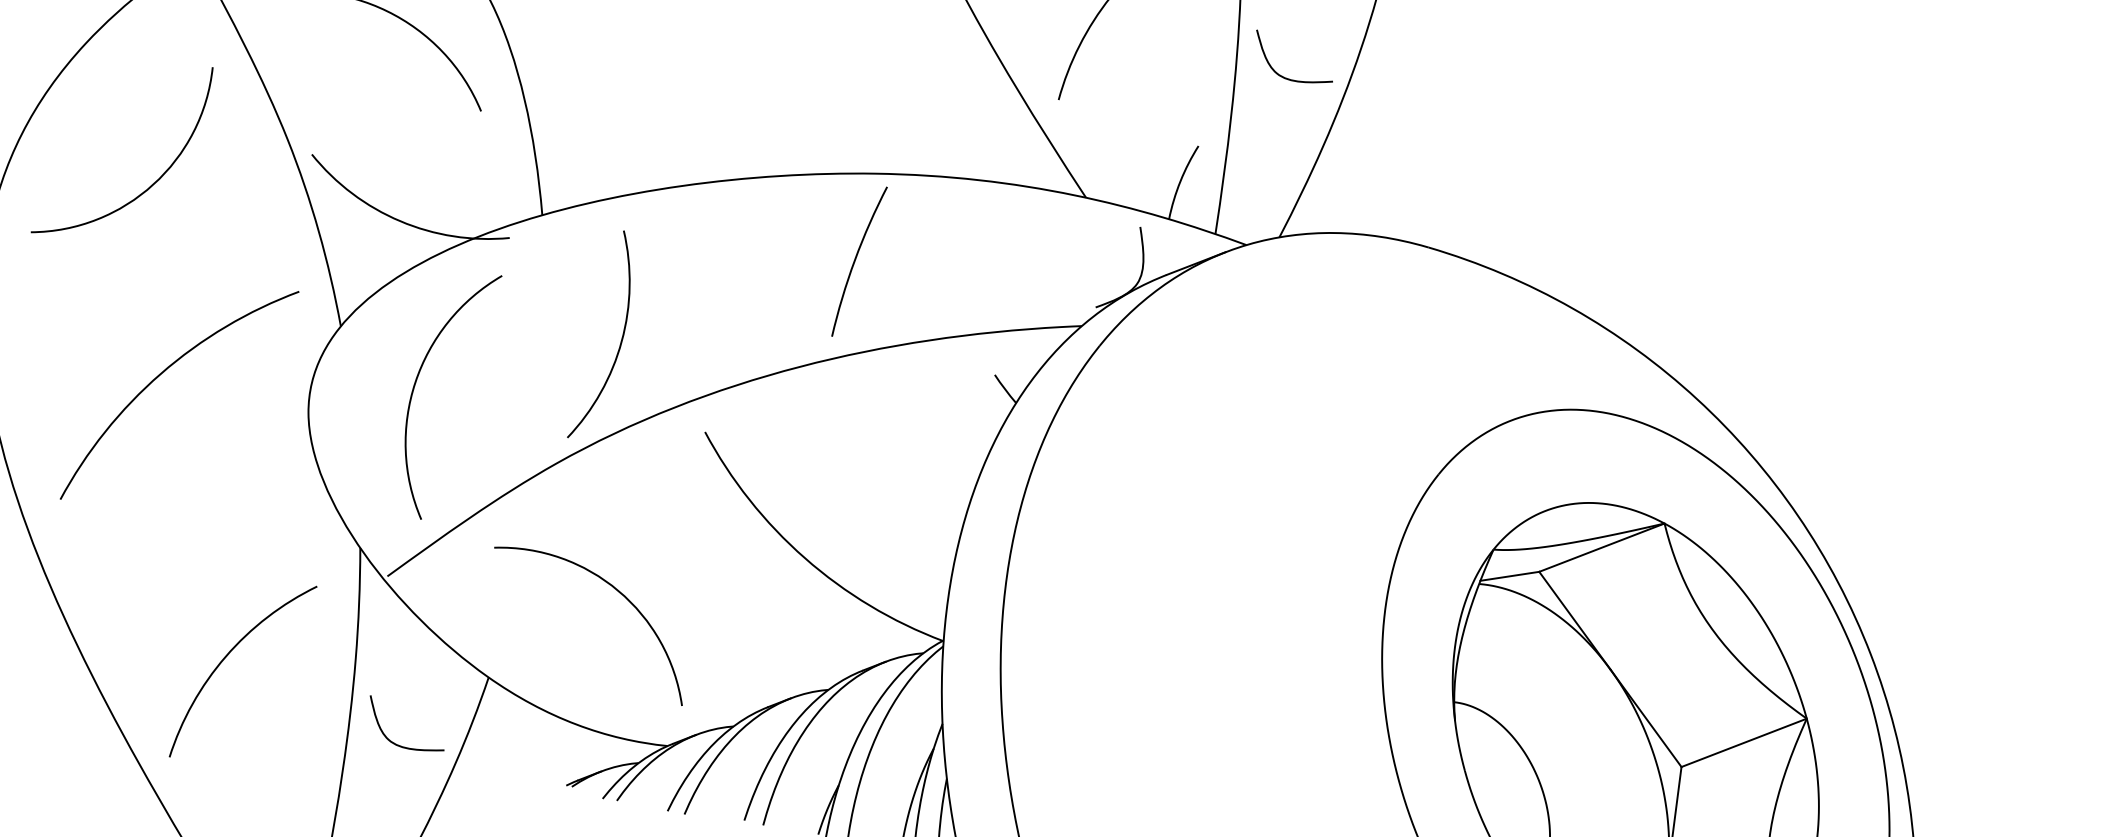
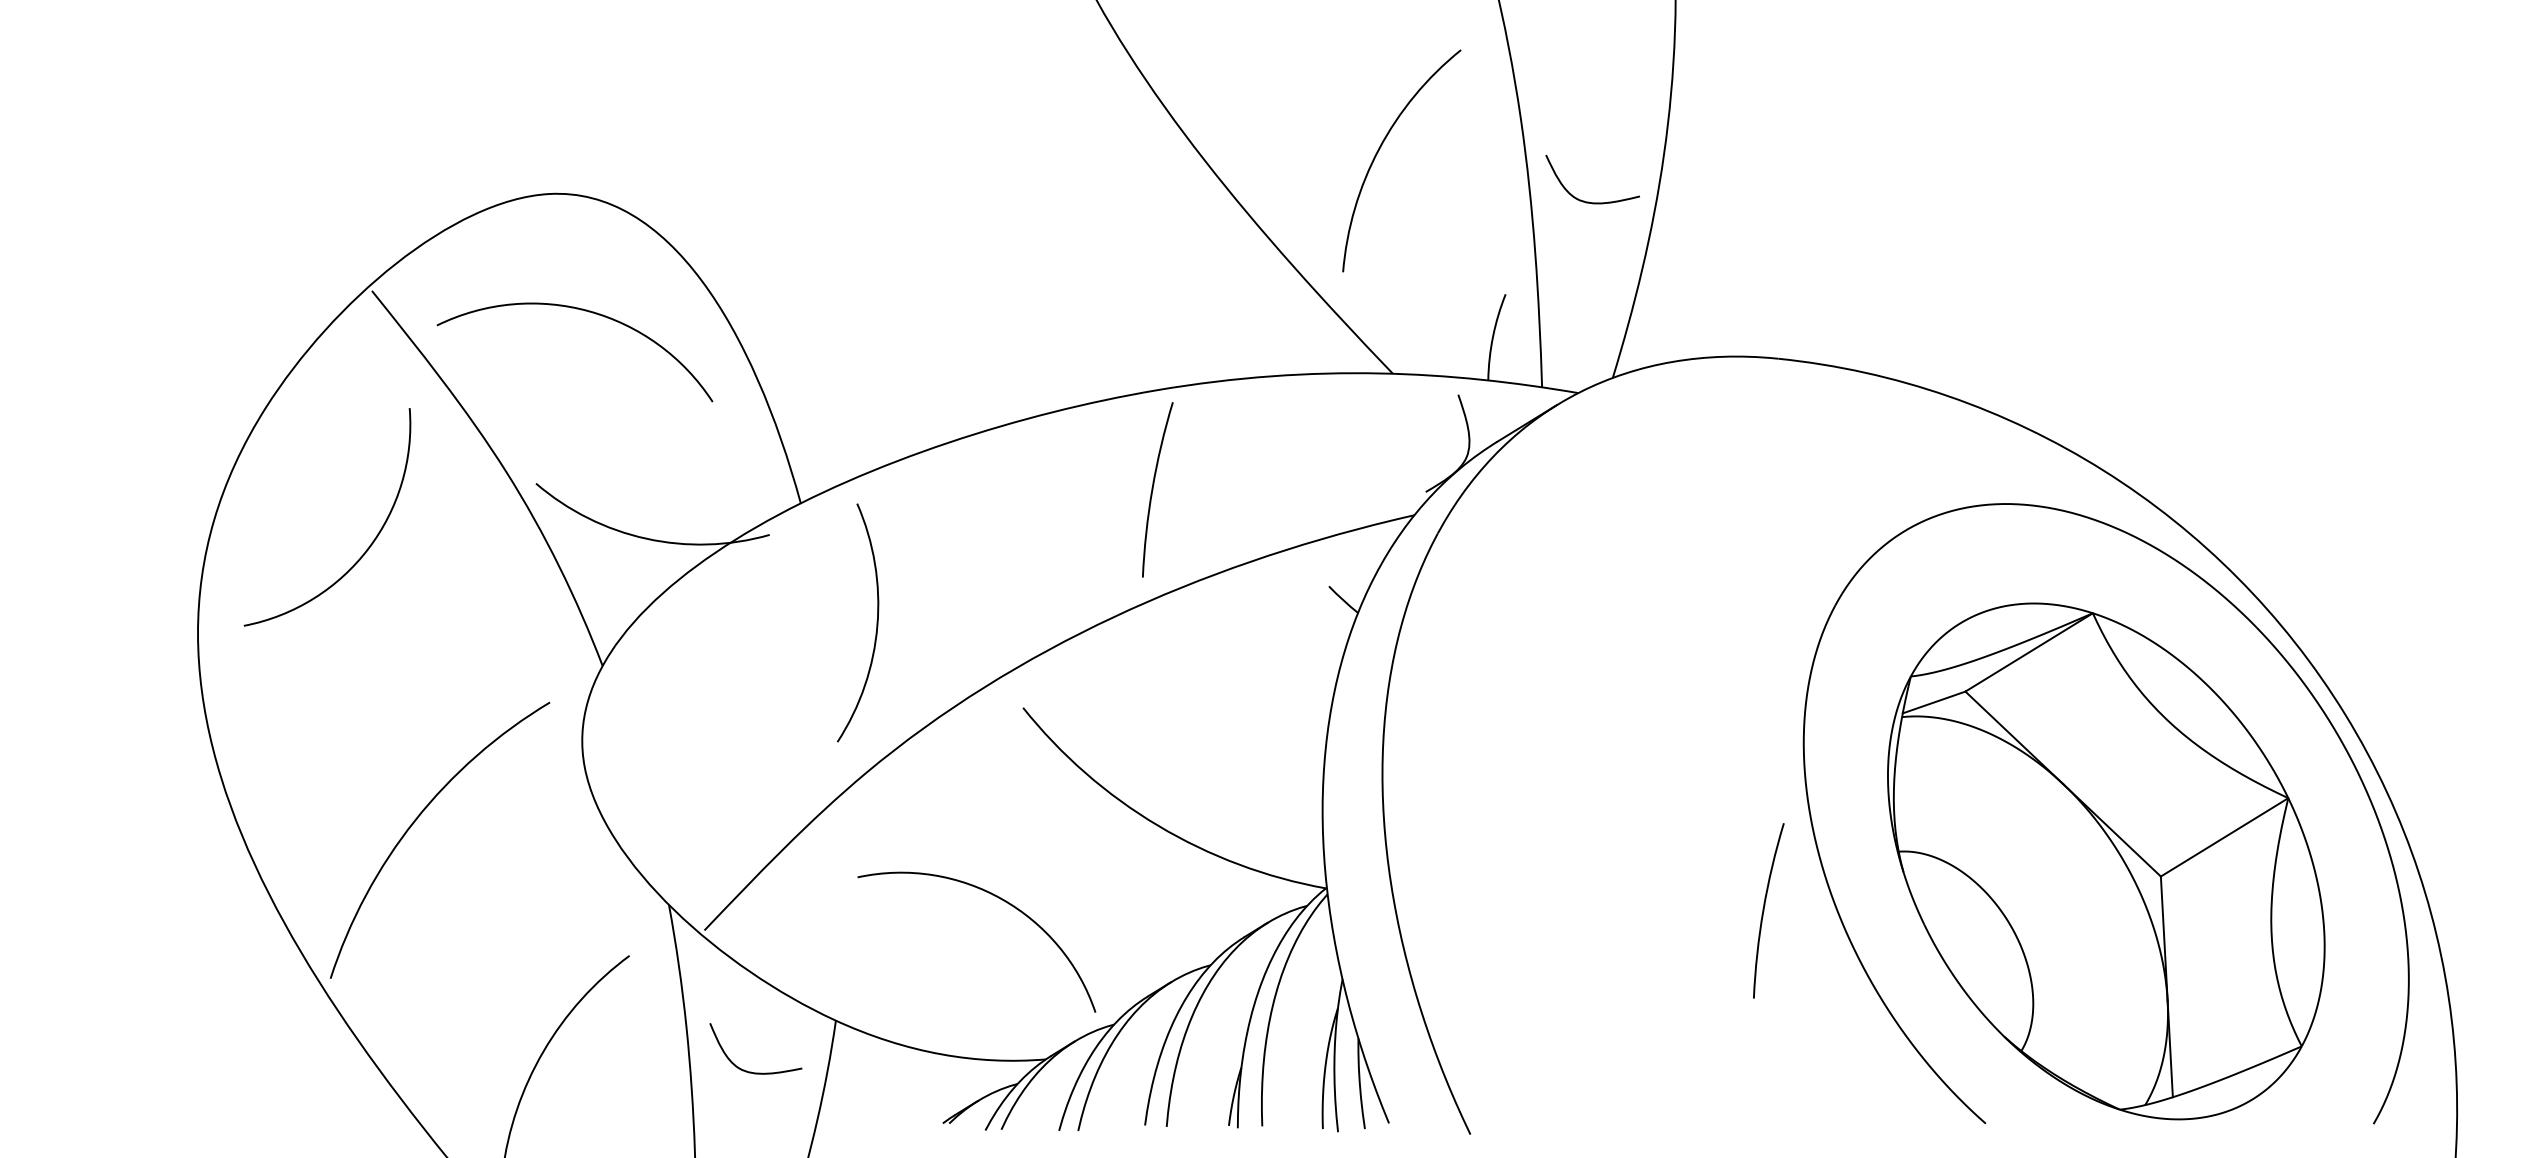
arc: (621, 338) -> (876, 622), moved
arc: (159, 376) -> (414, 823), moved
arc: (415, 386) -> (696, 716), removed
arc: (619, 592) -> (1003, 901), moved
arc: (1326, 732) -> (1764, 910), added
curve: (399, 744) -> (751, 1071), moved

